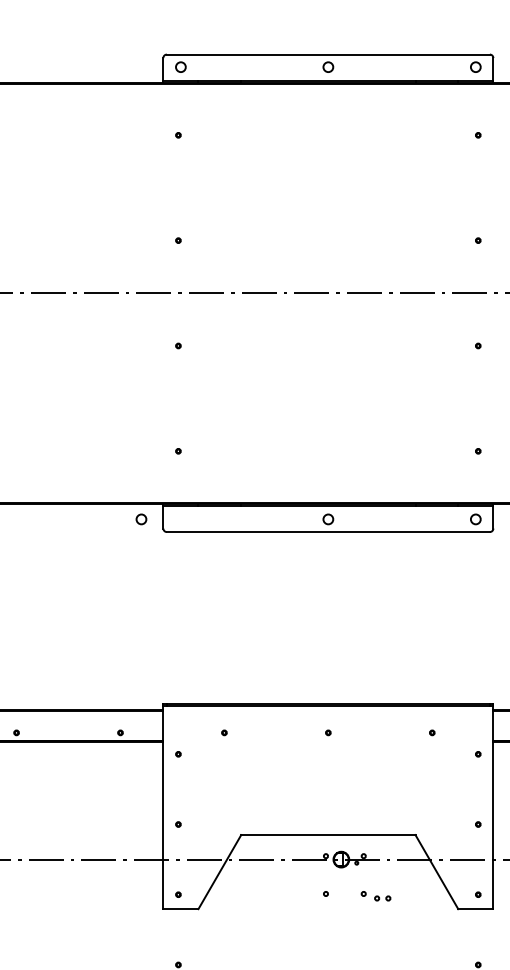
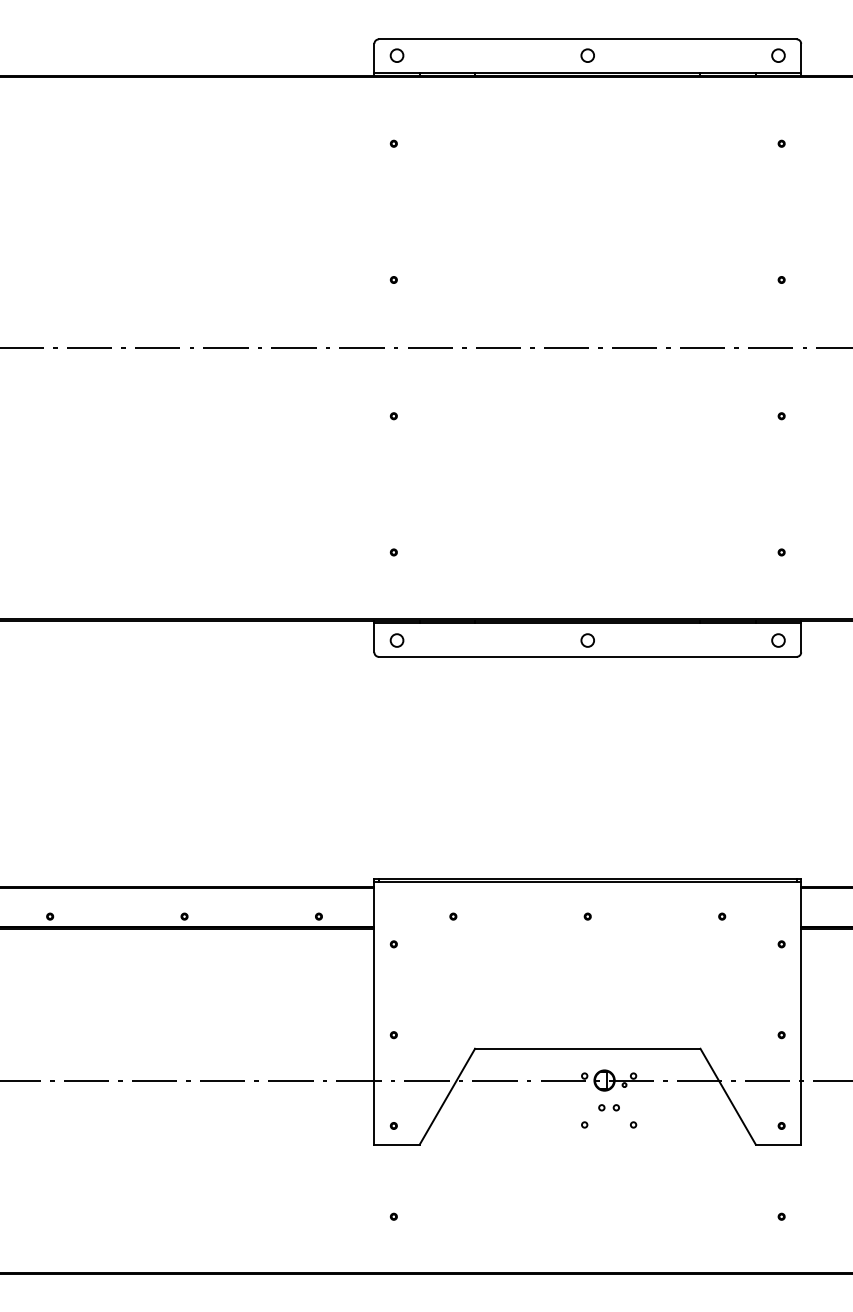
circle: (141, 519) -> (396, 640), moved
part: (382, 898) -> (608, 1107), moved

